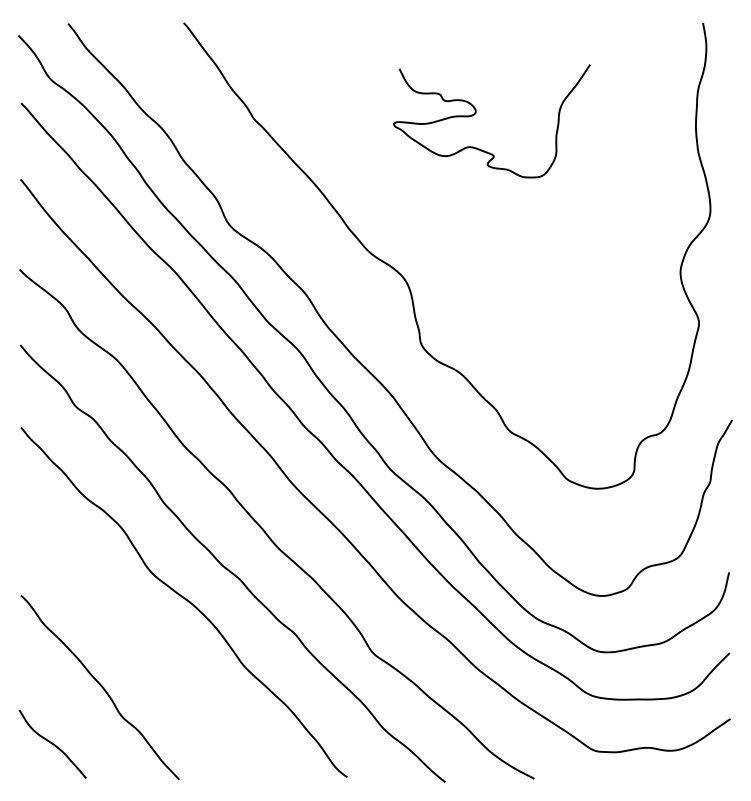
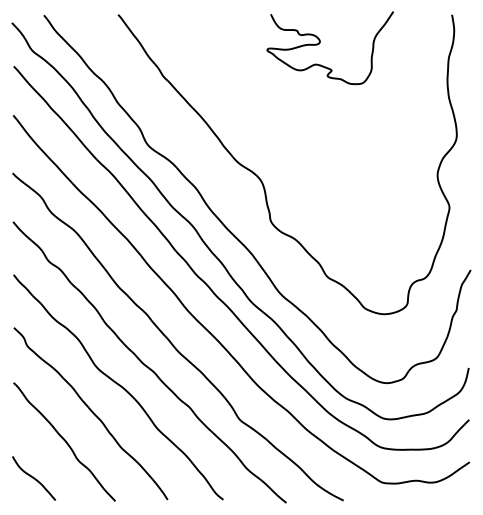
curve: (476, 114) -> (320, 43), moved
curve: (142, 641) -> (91, 412), added

